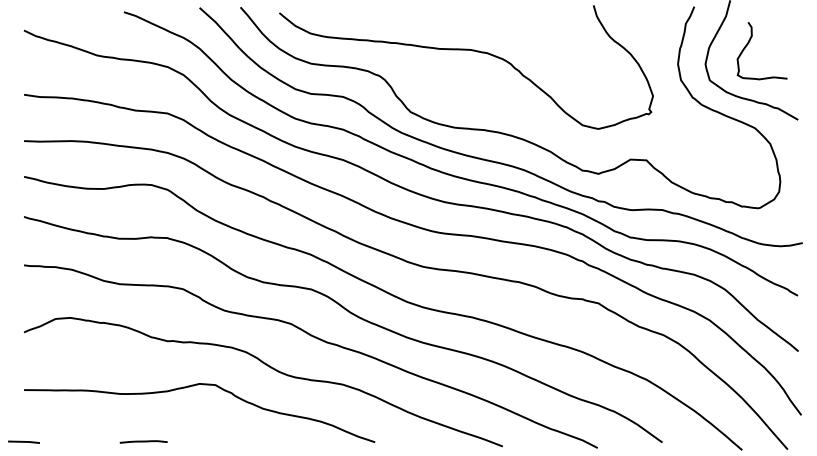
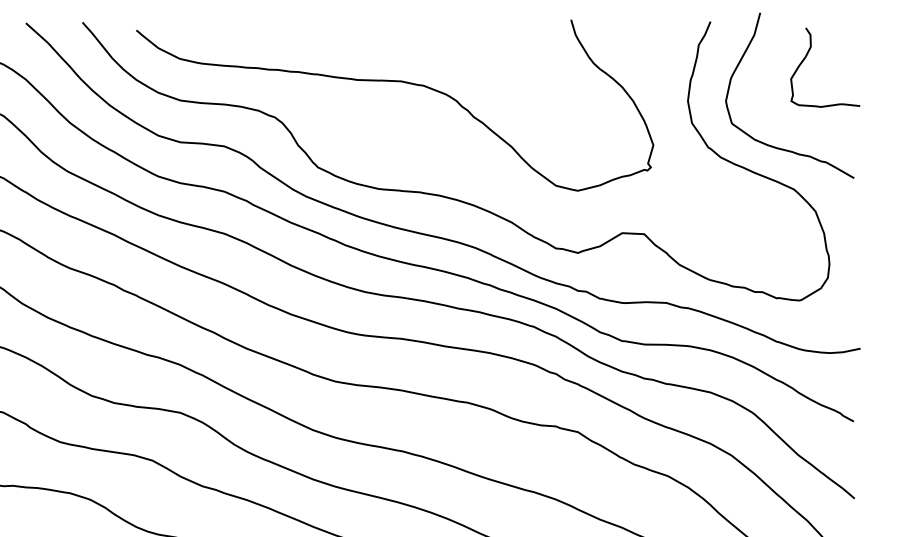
curve: (748, 44) -> (806, 58), moved

